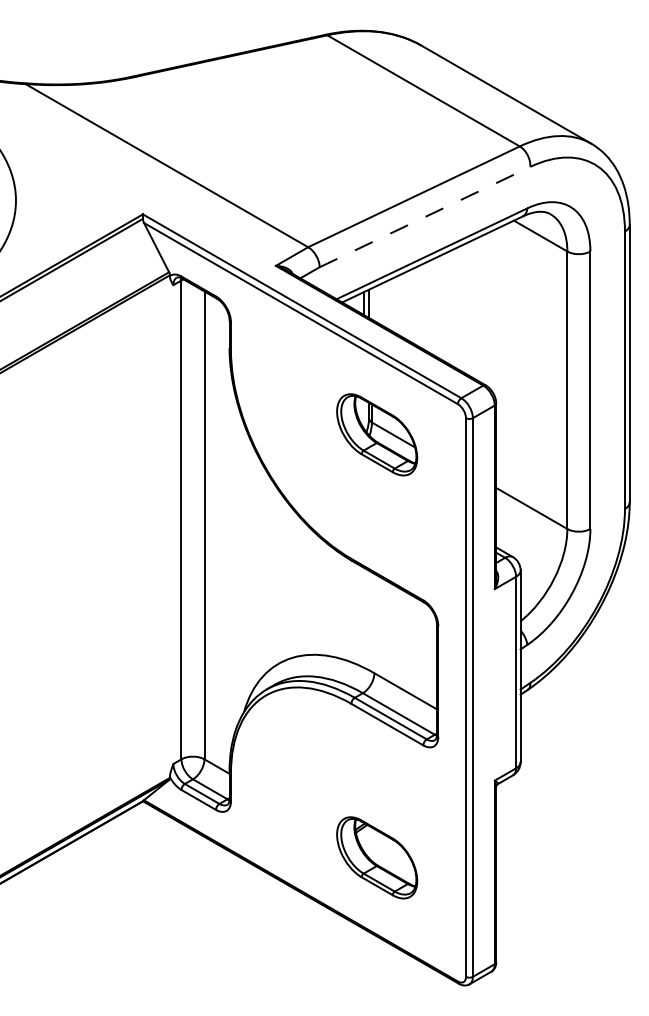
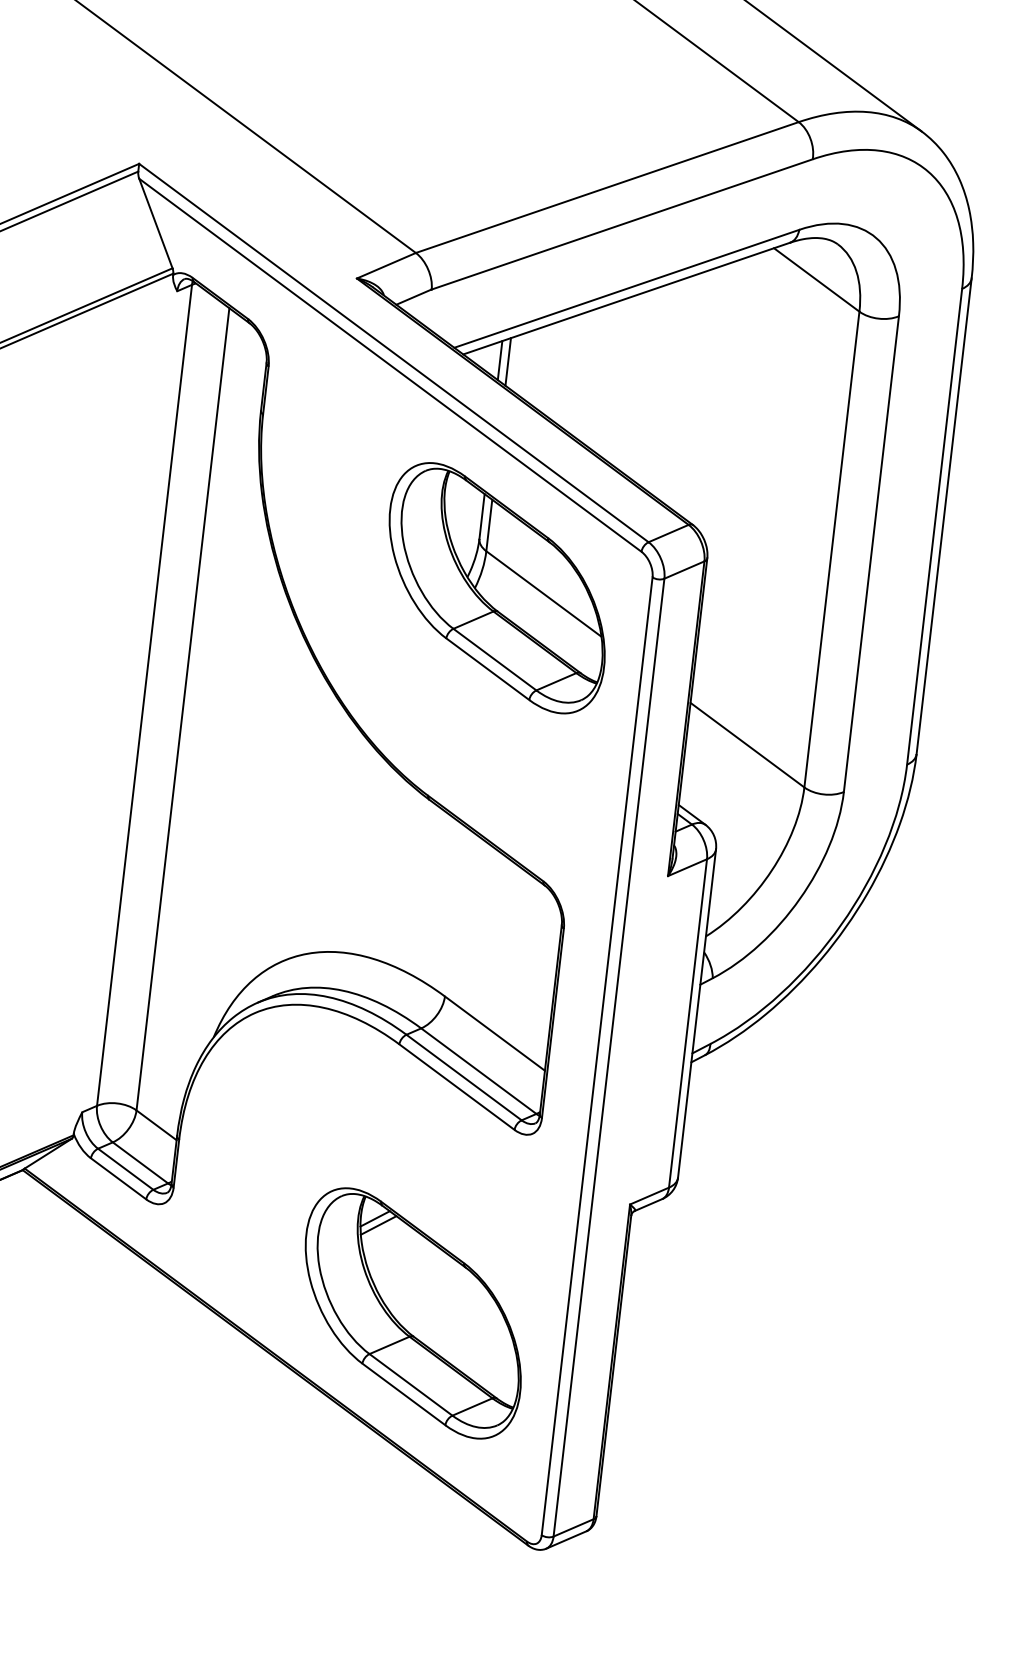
line: (425, 217) -> (622, 225), dashed -> solid
part: (376, 434) -> (495, 587), size x1.67
part: (376, 857) -> (411, 1312), size x1.67

